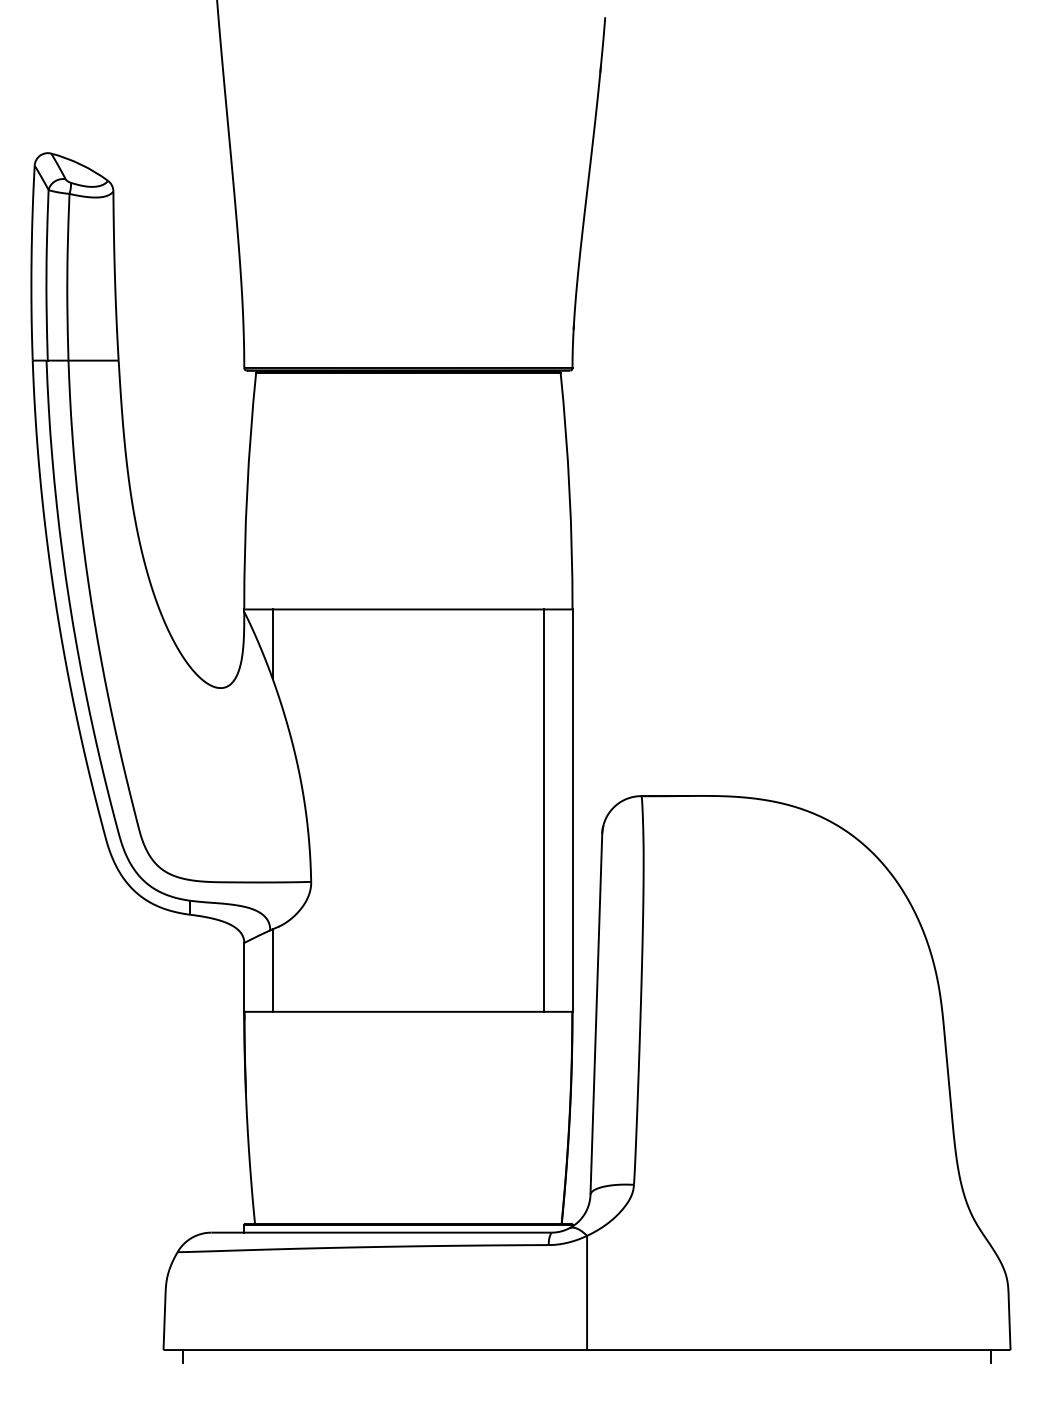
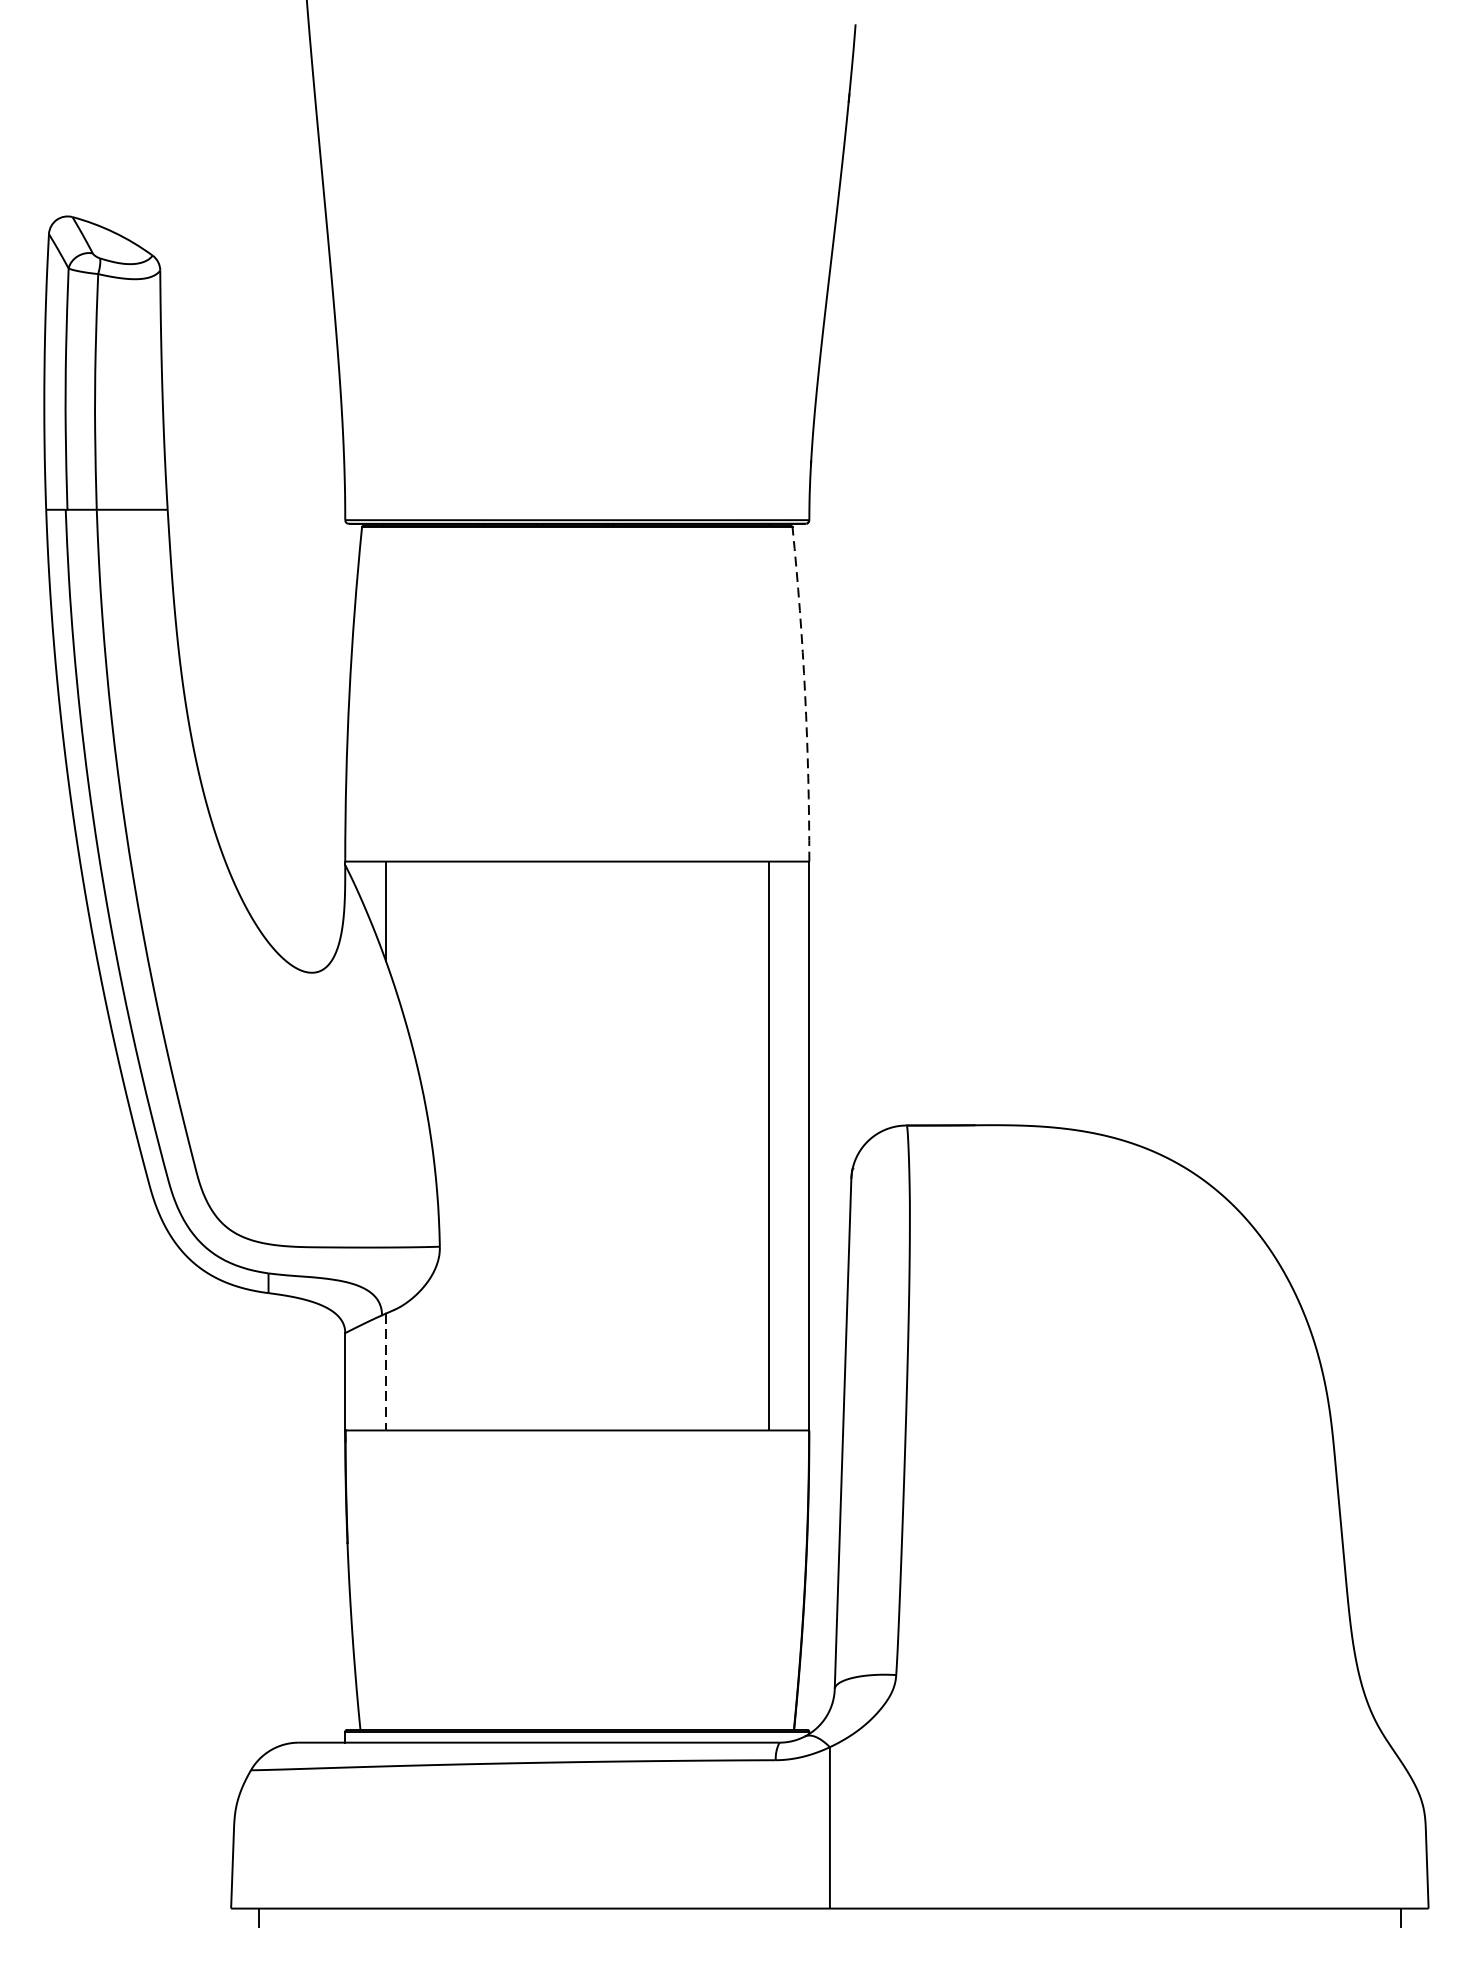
arc: (569, 491) -> (805, 694), solid -> dashed
line: (272, 971) -> (385, 1373), solid -> dashed

